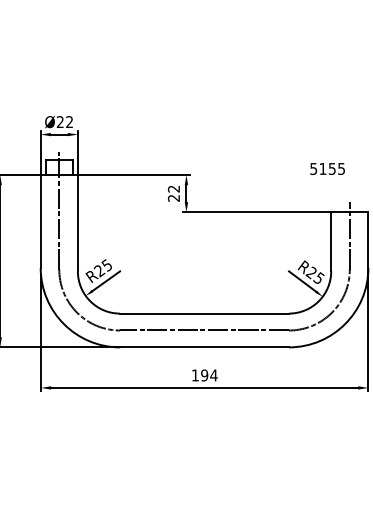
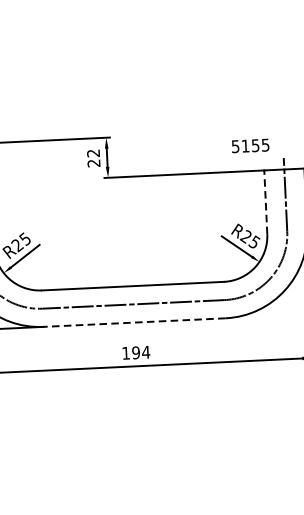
text: (327, 168) -> (250, 145), moved
line: (331, 241) -> (266, 201), solid -> dashed
line: (204, 347) -> (134, 322), solid -> dashed

